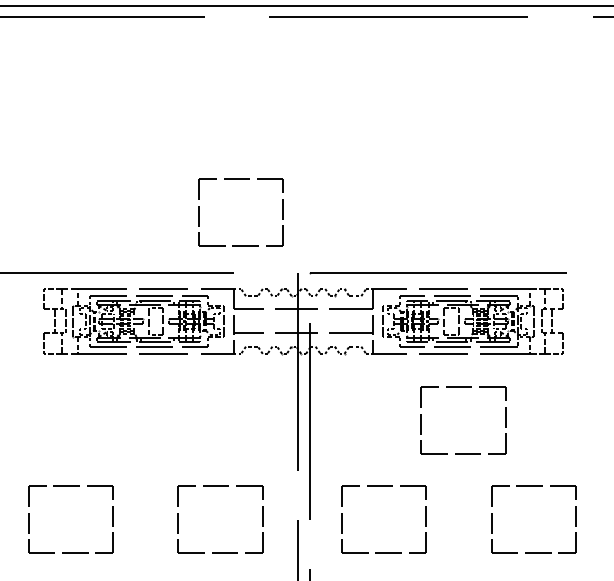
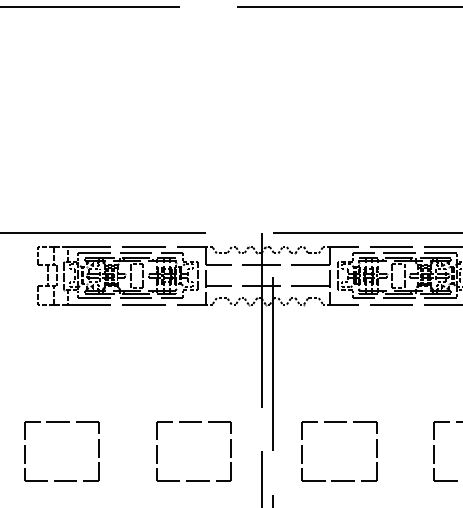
part: (240, 179) -> (211, 150), removed
part: (463, 387) -> (409, 334), removed

